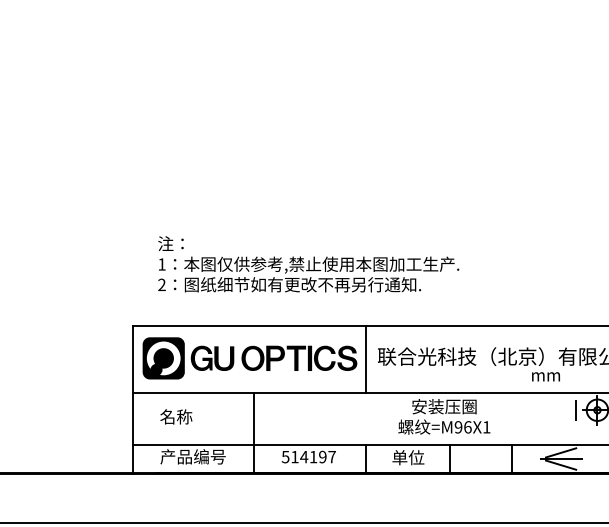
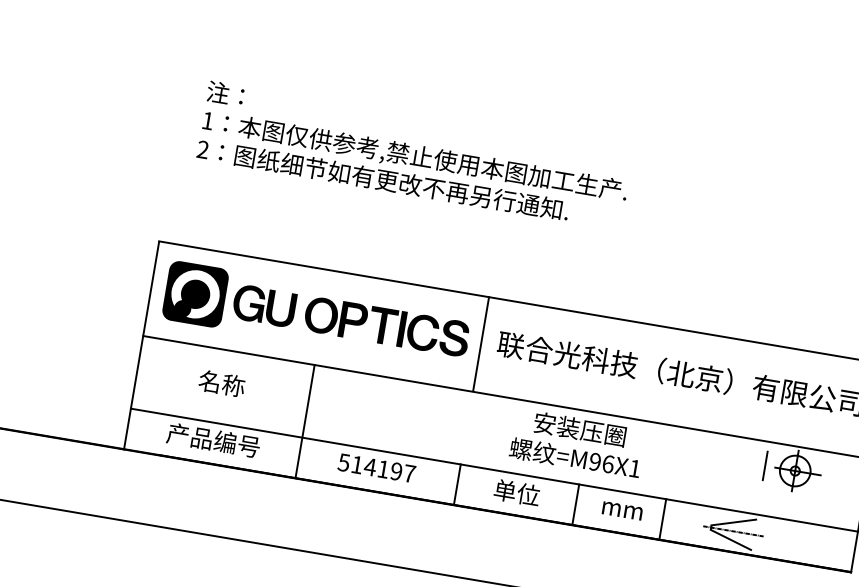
text: (308, 264) -> (414, 155), moved
text: (545, 376) -> (621, 510), moved
text: (176, 416) -> (222, 383), moved

